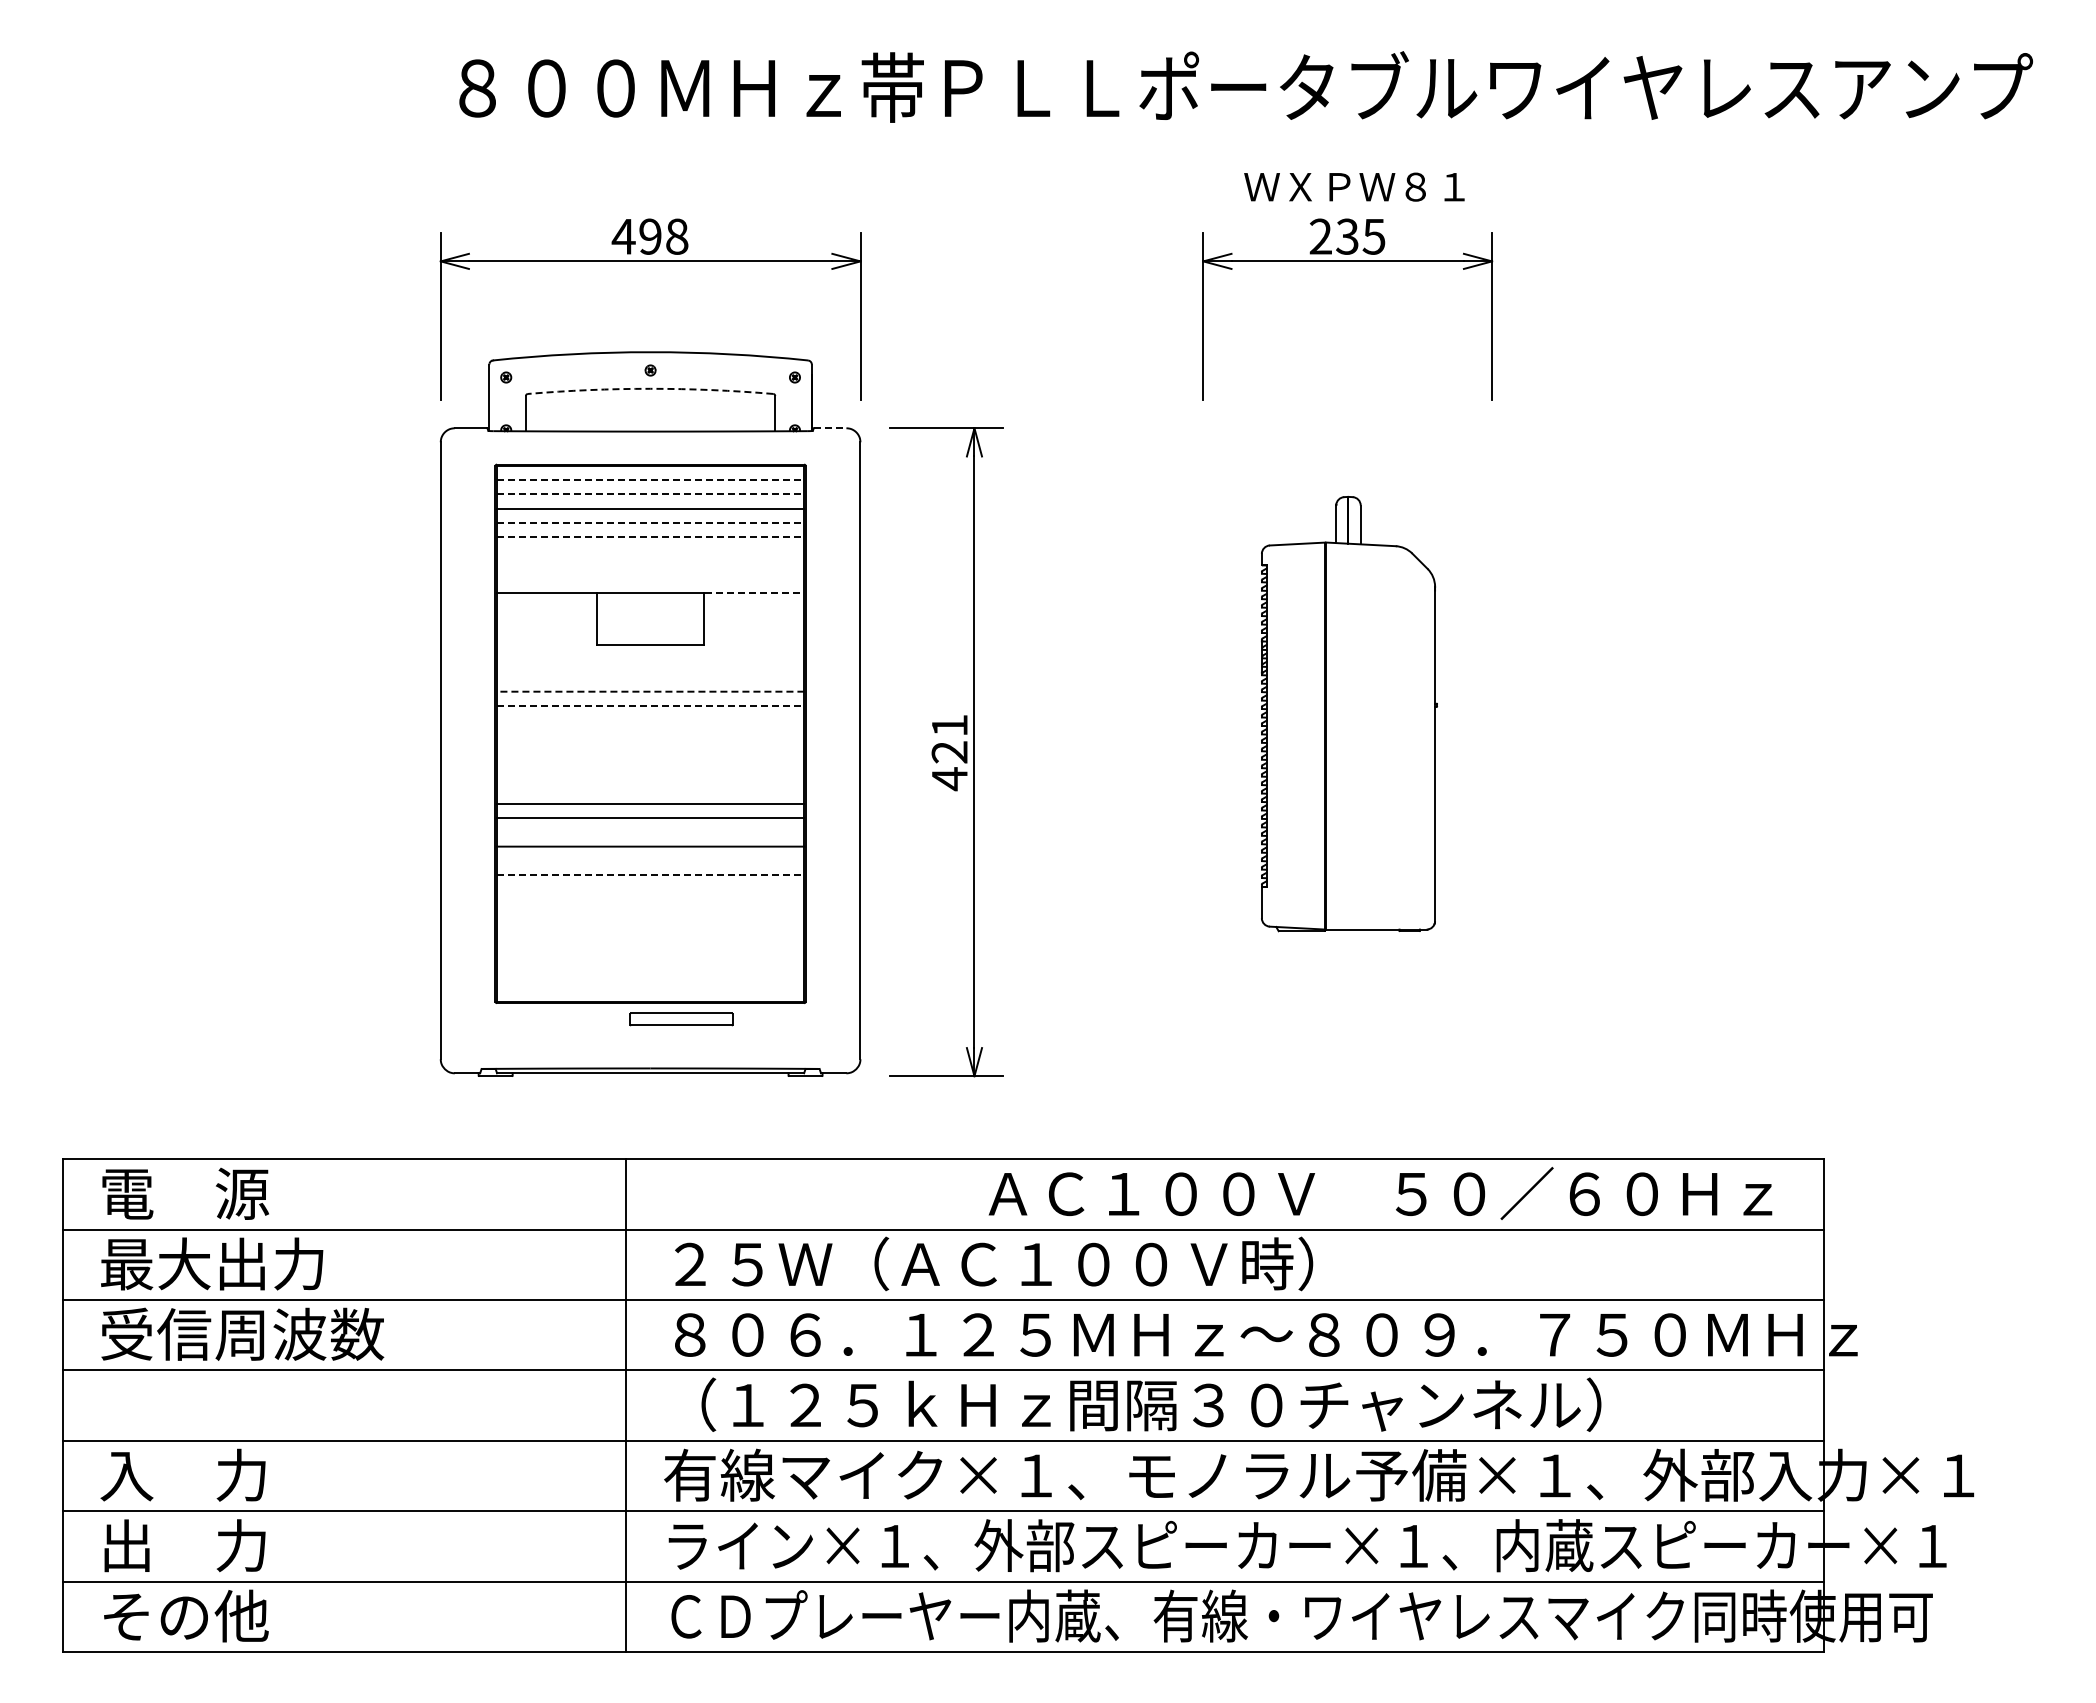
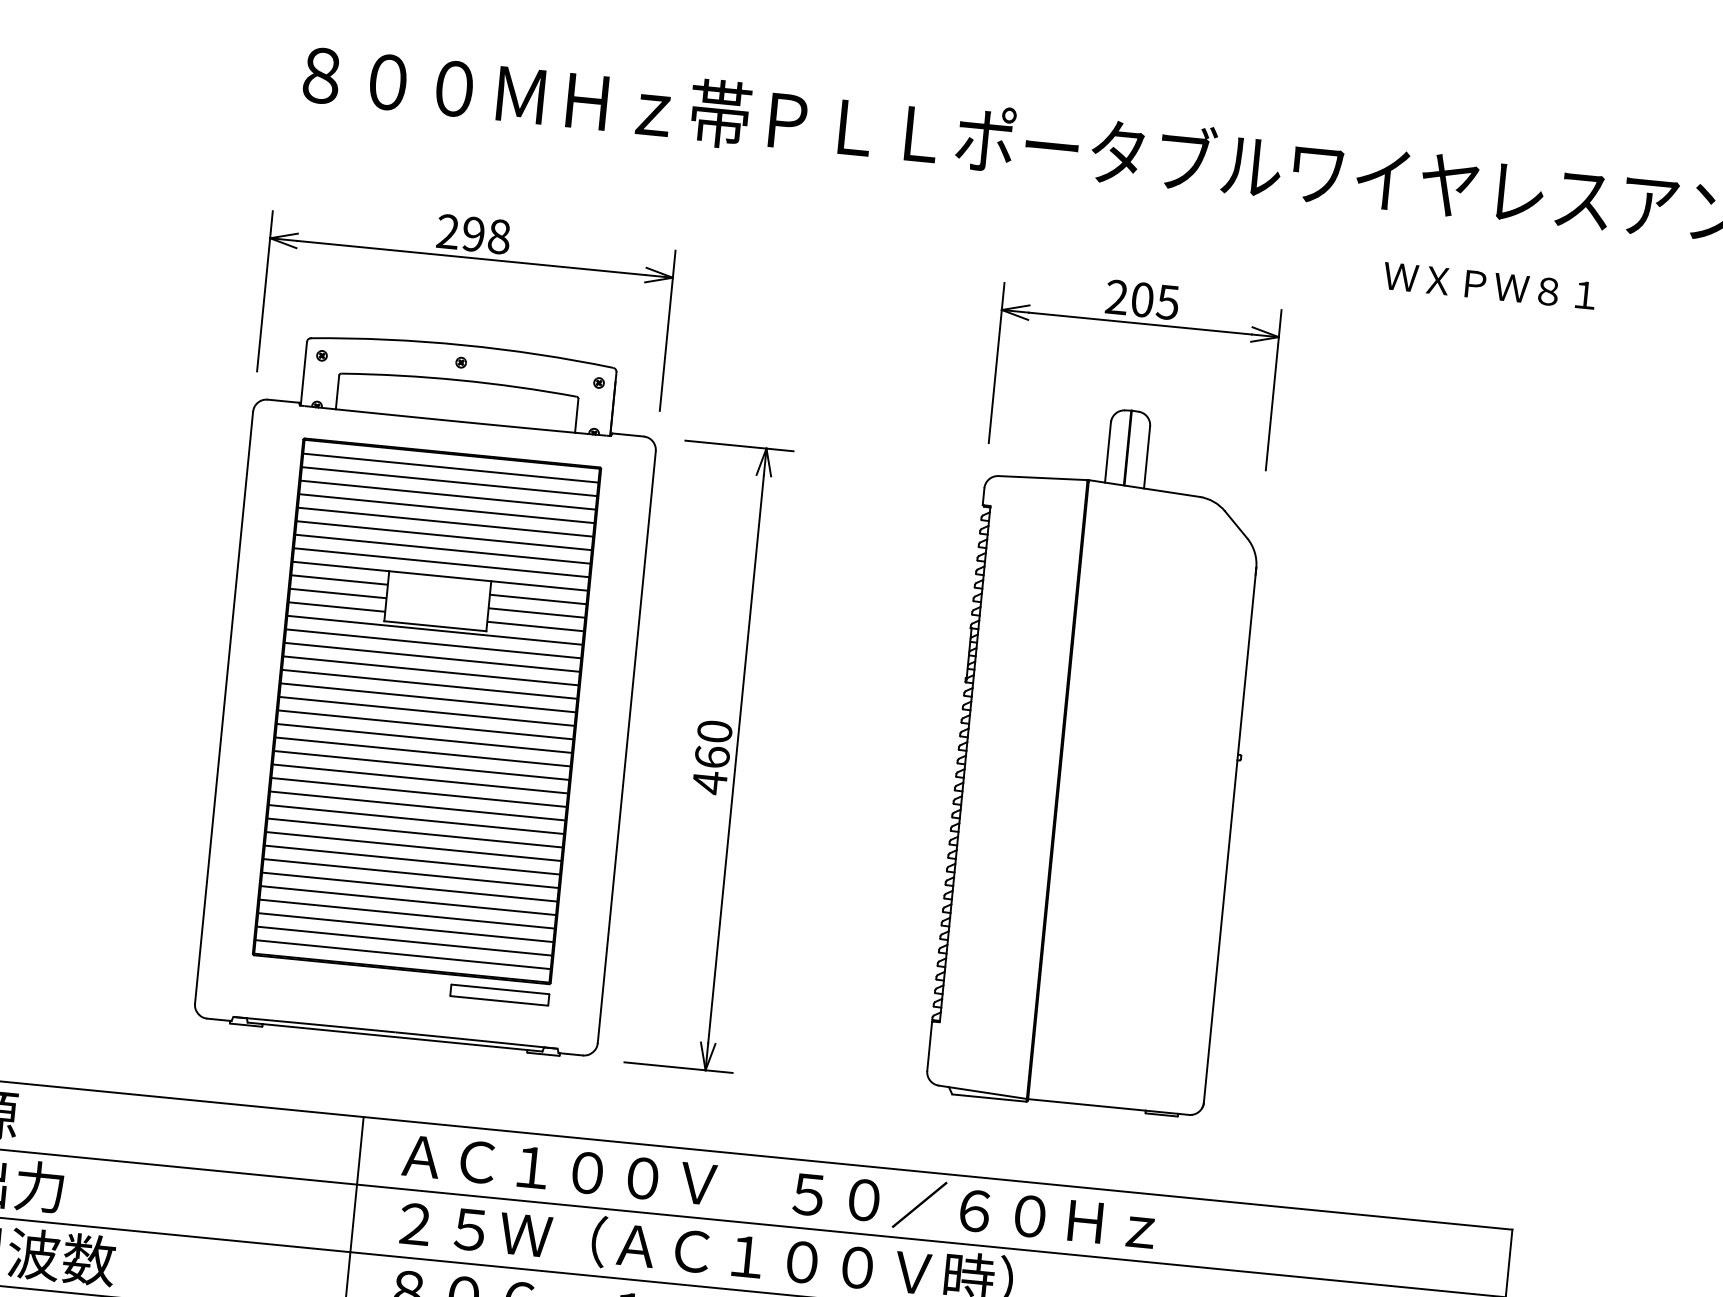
text: (1354, 186) -> (1489, 285), moved
text: (623, 236) -> (447, 231), 498 -> 298
text: (1347, 236) -> (1142, 299), 235 -> 205
arc: (650, 388) -> (459, 379), dashed -> solid
line: (830, 428) -> (628, 435), dashed -> solid
line: (650, 480) -> (450, 468), dashed -> solid
line: (650, 494) -> (449, 481), dashed -> solid
line: (650, 522) -> (446, 508), dashed -> solid
line: (650, 536) -> (445, 521), dashed -> solid
line: (650, 550) -> (444, 535), added
line: (650, 564) -> (442, 548), added
line: (650, 578) -> (441, 562), added
line: (754, 593) -> (539, 586), dashed -> solid
line: (546, 607) -> (339, 580), added
line: (754, 607) -> (538, 599), added
line: (546, 621) -> (337, 593), added
line: (754, 621) -> (537, 613), added
line: (546, 635) -> (336, 607), added
line: (754, 635) -> (535, 626), added
line: (650, 649) -> (434, 630), added
line: (650, 663) -> (433, 643), added
line: (650, 677) -> (432, 657), added
line: (650, 691) -> (430, 670), dashed -> solid
line: (650, 705) -> (429, 684), dashed -> solid
part: (1349, 713) -> (1099, 757), size x1.67
line: (650, 719) -> (428, 697), added
line: (650, 733) -> (426, 710), added
text: (949, 738) -> (713, 743), 421 -> 460
line: (650, 748) -> (425, 725), added
line: (650, 762) -> (424, 738), added
line: (650, 776) -> (422, 752), added
line: (650, 790) -> (421, 765), added
line: (650, 832) -> (417, 805), added
line: (650, 860) -> (414, 832), added
line: (650, 874) -> (413, 846), dashed -> solid
line: (650, 888) -> (412, 859), added
line: (650, 902) -> (411, 873), added
line: (650, 917) -> (409, 887), added
line: (650, 931) -> (408, 900), added
line: (650, 945) -> (407, 914), added
line: (650, 959) -> (405, 927), added
line: (650, 973) -> (404, 941), added
line: (650, 987) -> (403, 954), added
part: (681, 1019) -> (499, 995), moved
text: (1380, 1193) -> (778, 1191), moved

